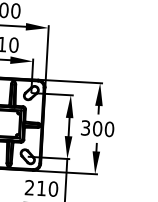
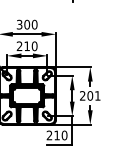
text: (98, 128) -> (90, 95), 300 -> 201

